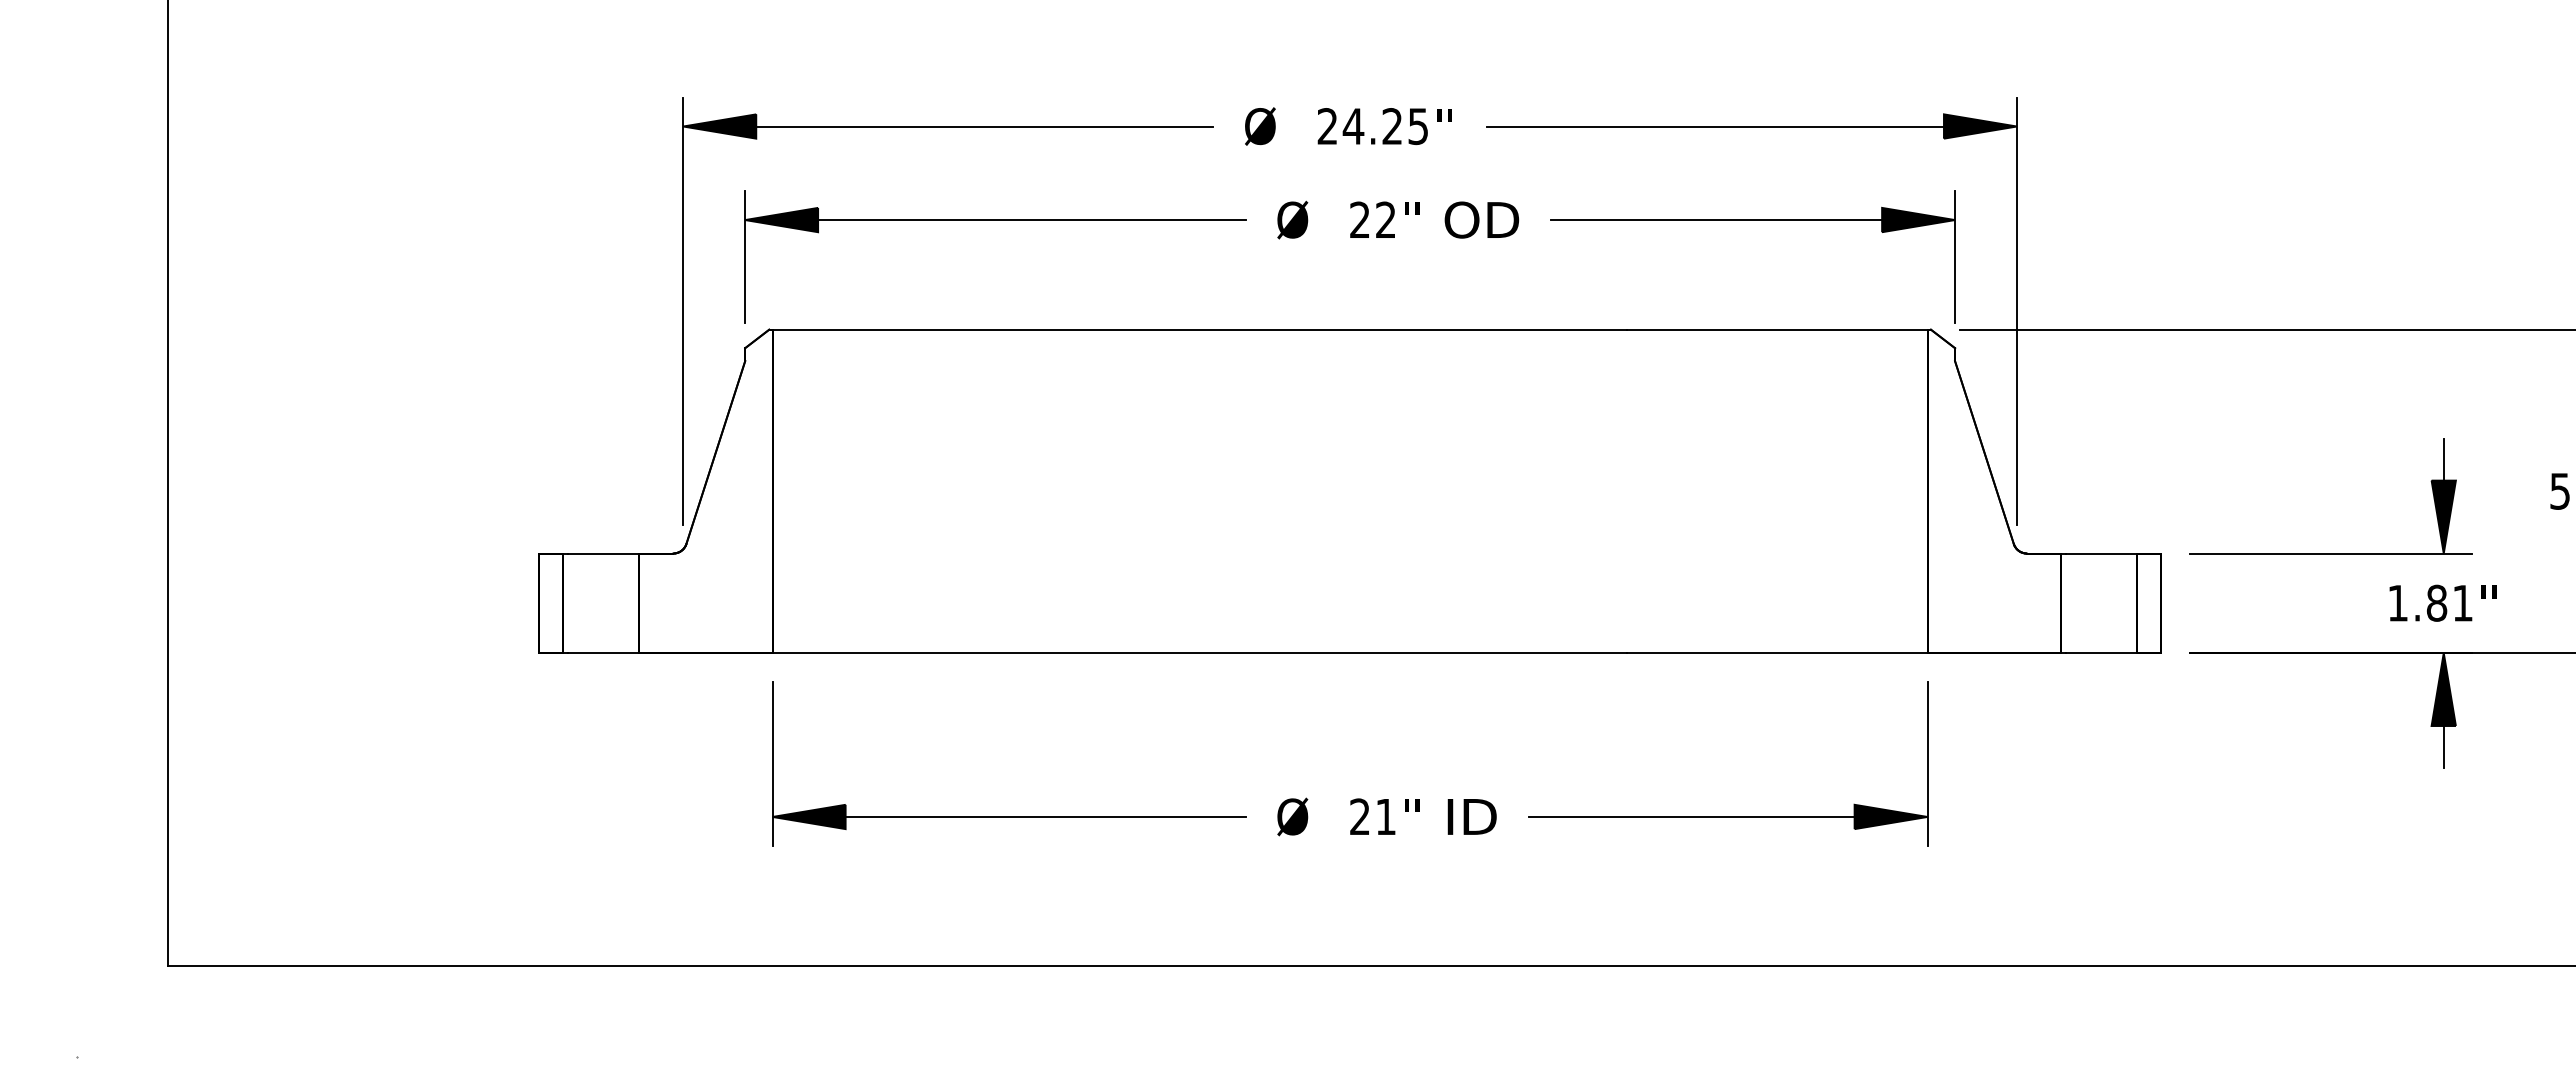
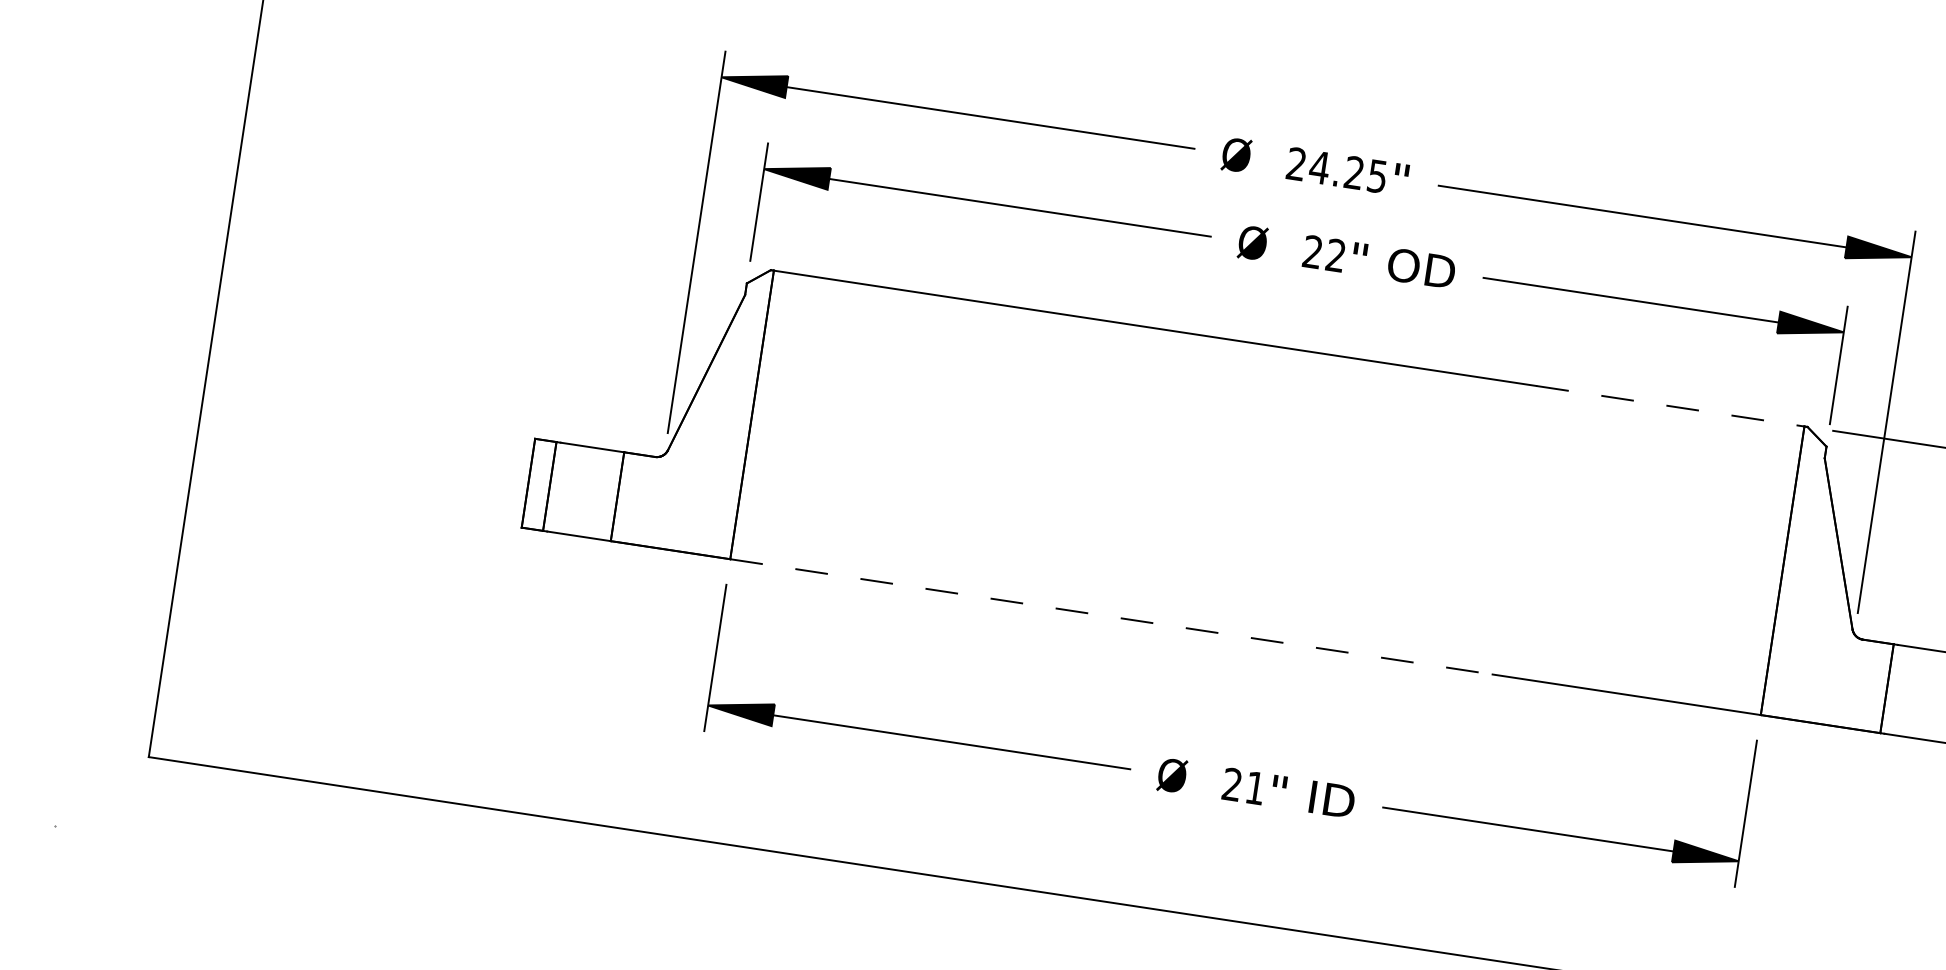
line: (1777, 329) -> (1670, 406), solid -> dashed
line: (1200, 653) -> (1111, 617), solid -> dashed

